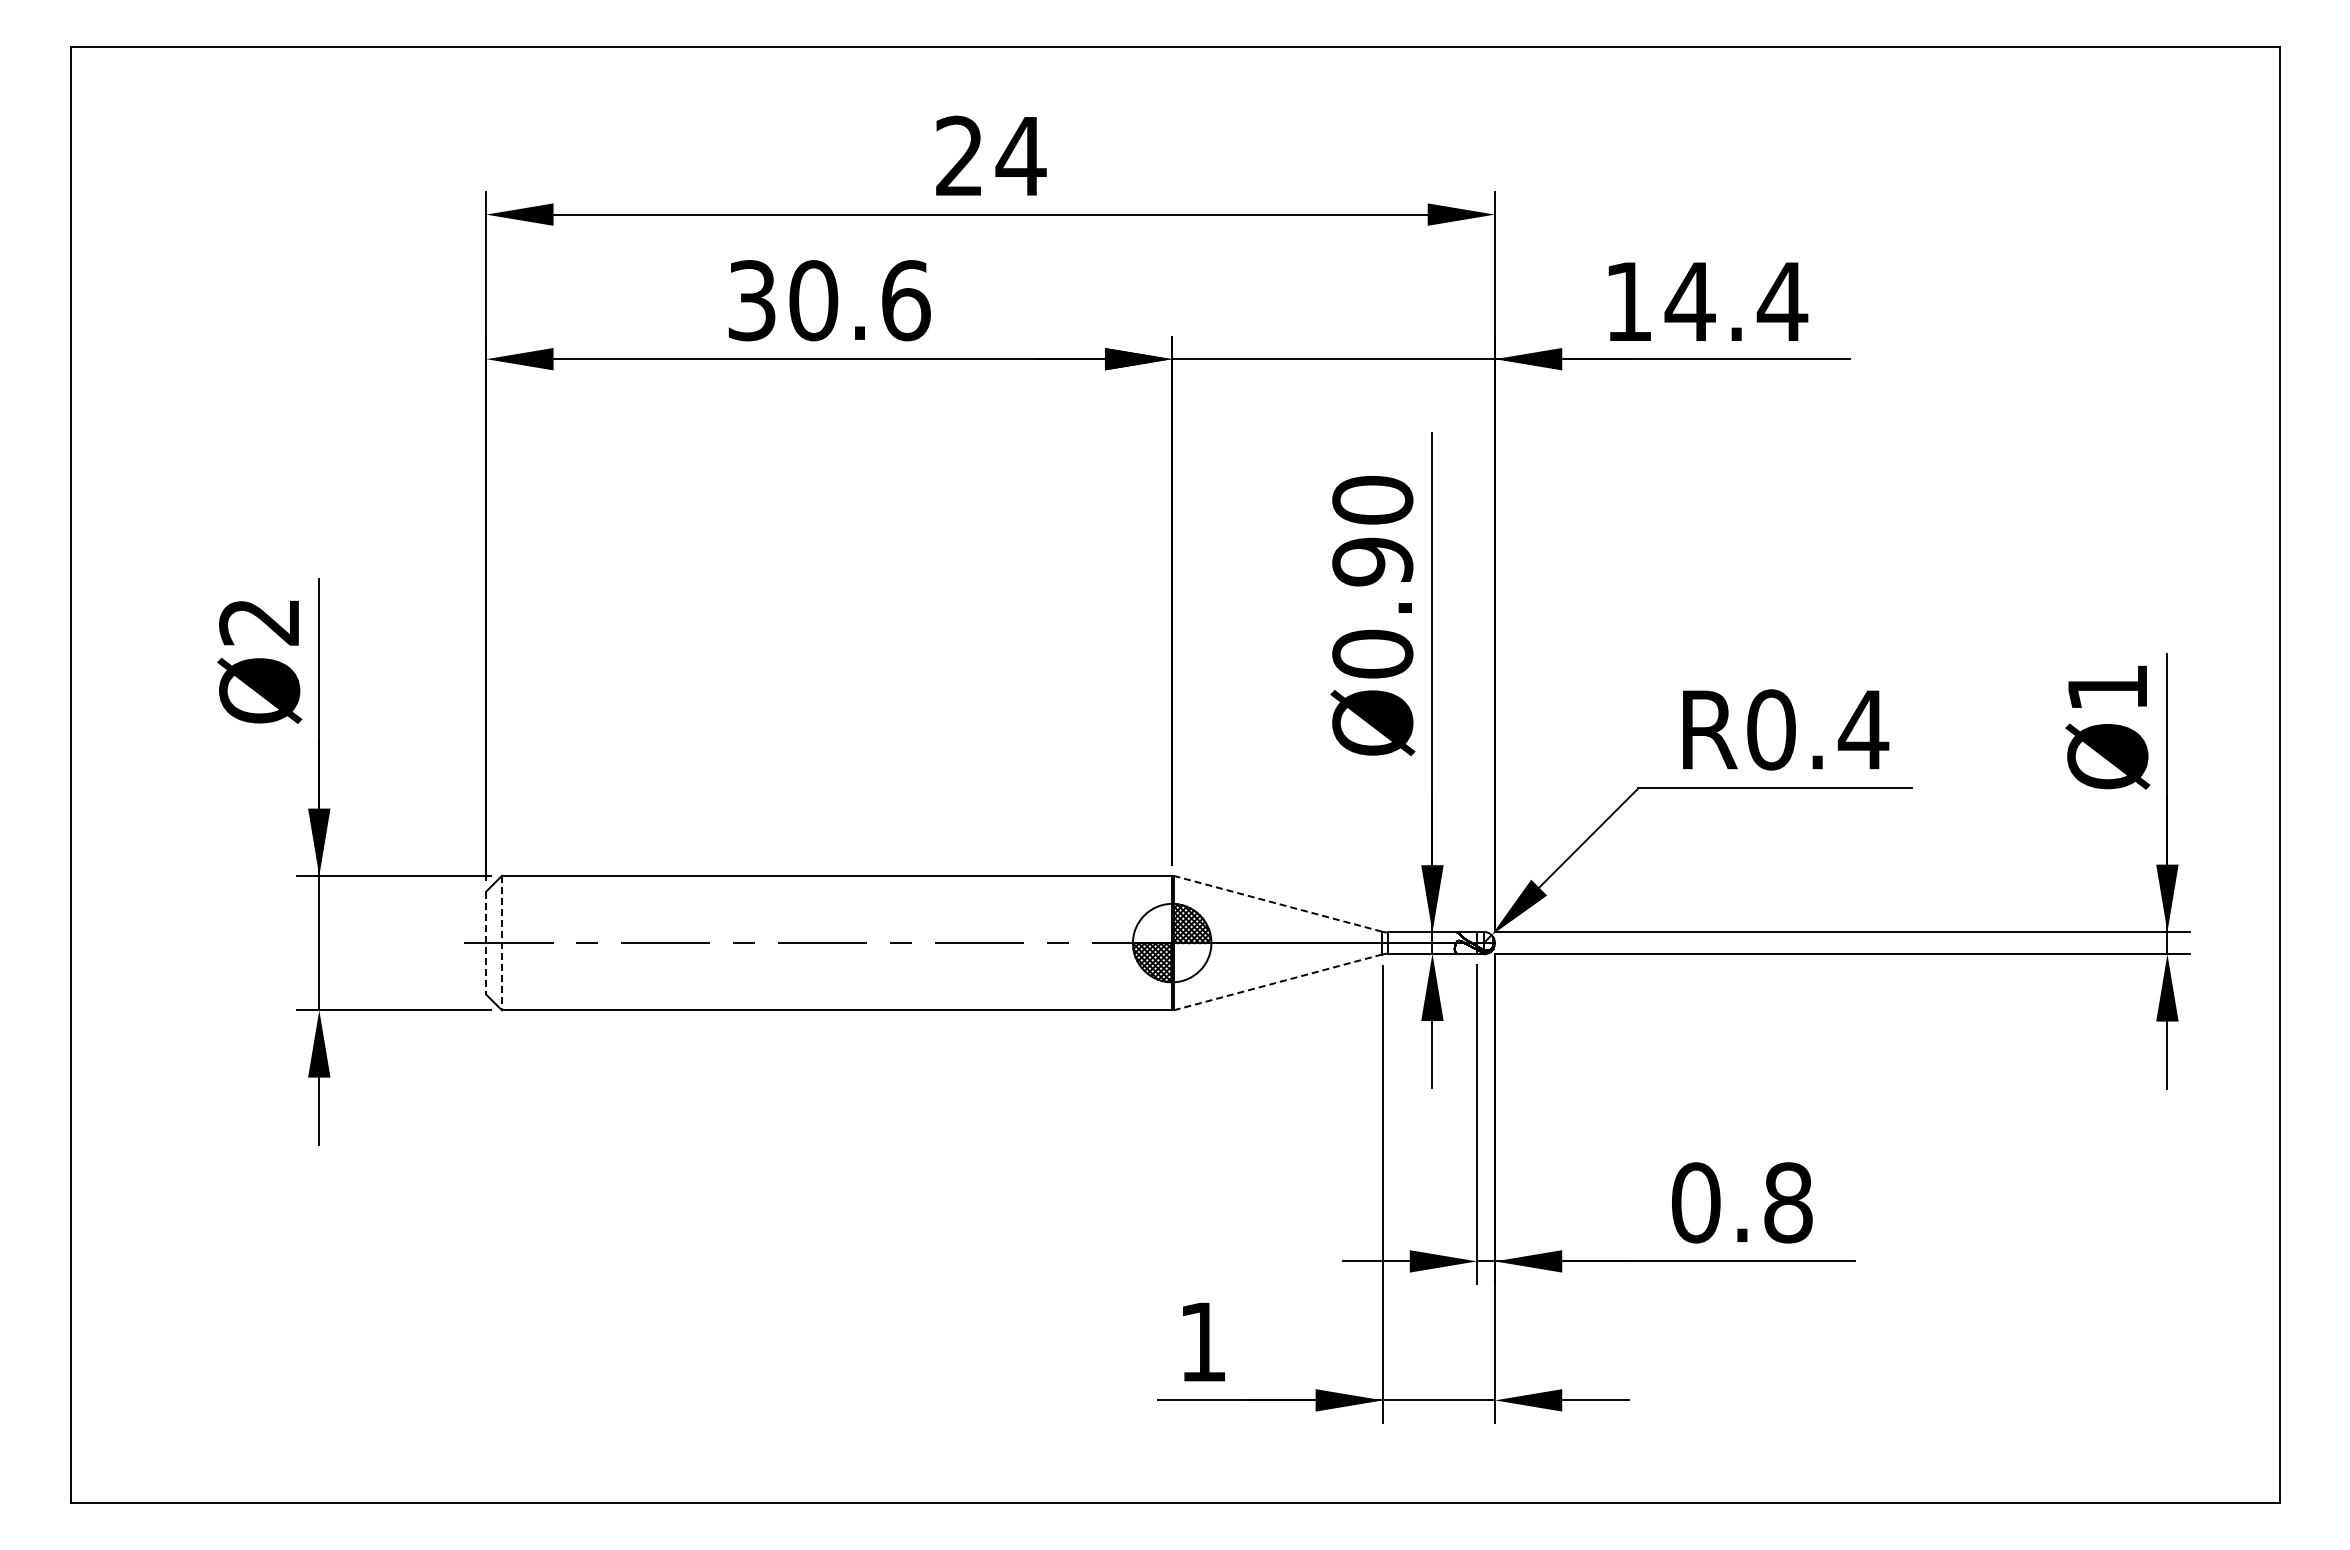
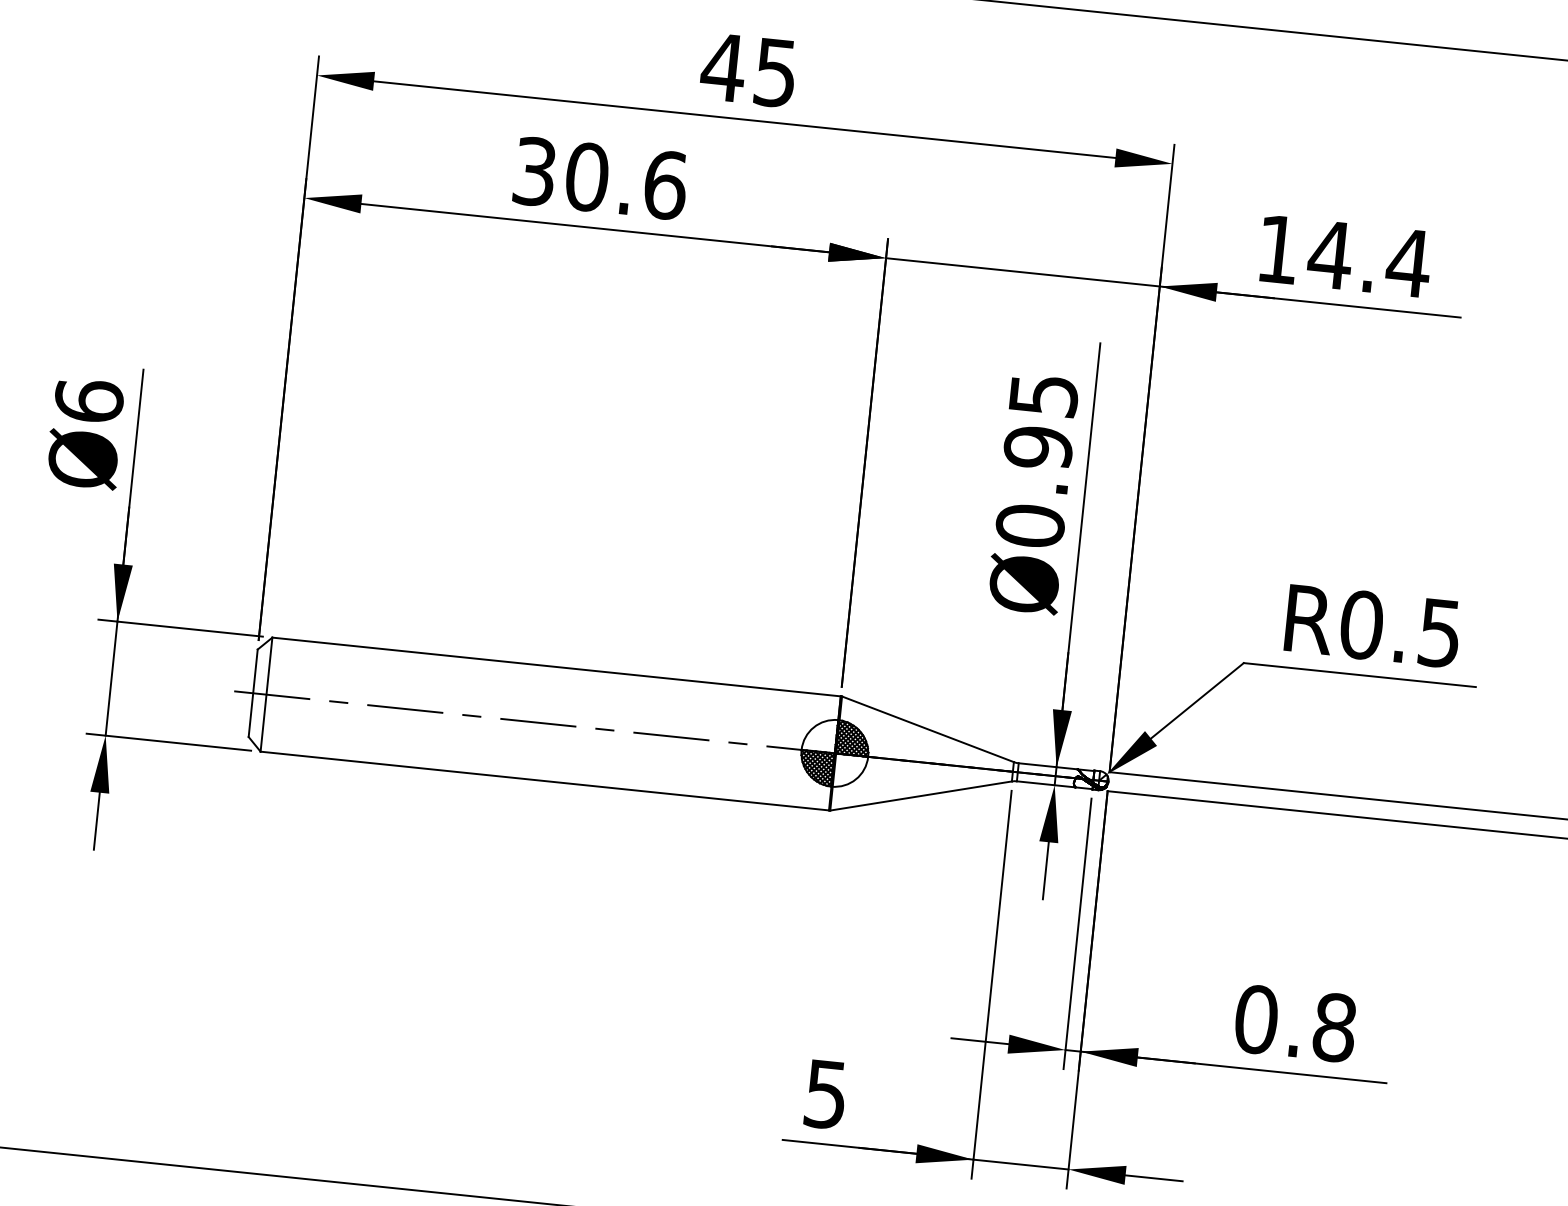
text: (989, 155) -> (748, 69), 24 -> 45
text: (1372, 499) -> (1043, 394), Ø0.90 -> Ø0.95
text: (259, 621) -> (89, 400), Ø2 -> Ø6
text: (1863, 730) -> (1439, 633), R0.4 -> R0.5
line: (1277, 903) -> (927, 729), dashed -> solid
line: (486, 943) -> (253, 693), dashed -> solid
line: (501, 943) -> (266, 694), dashed -> solid
line: (1277, 982) -> (920, 796), dashed -> solid
text: (1202, 1342) -> (825, 1094), 1 -> 5

